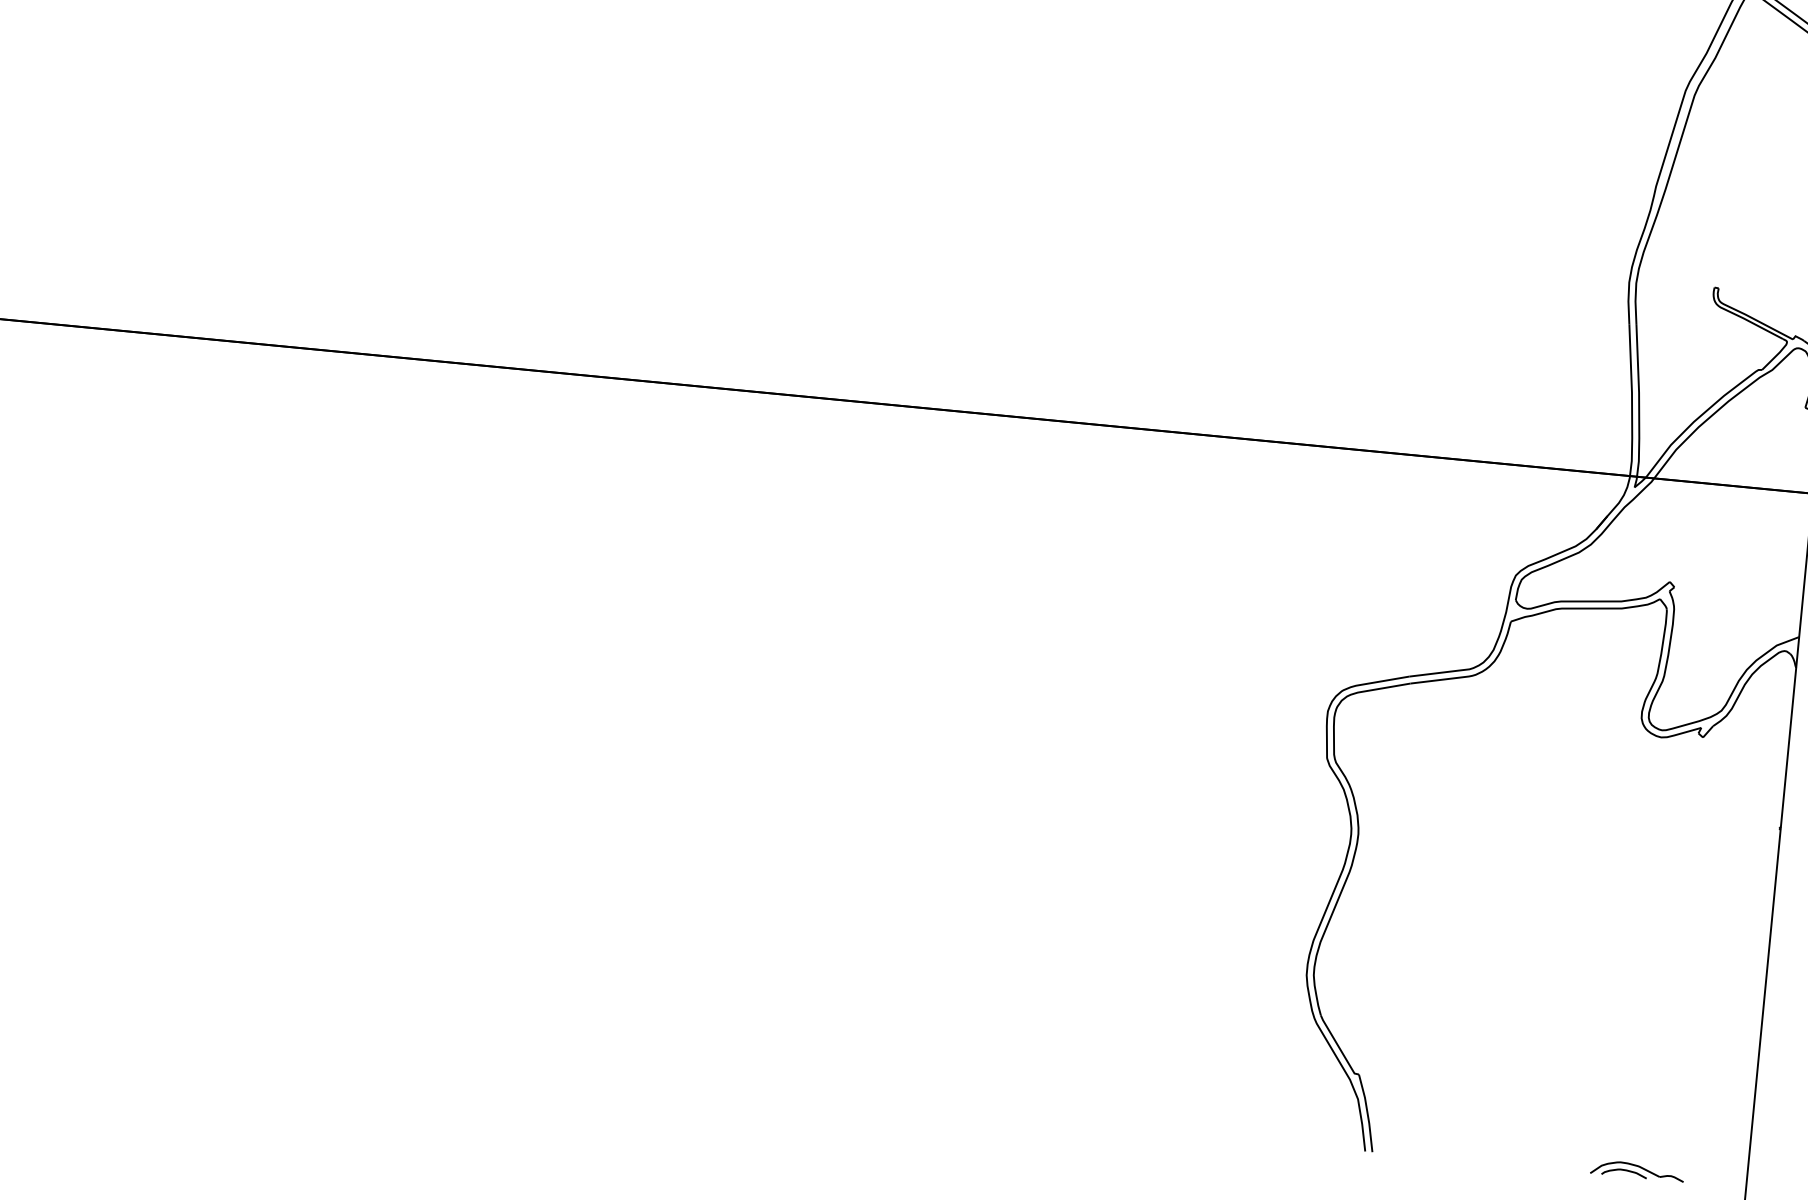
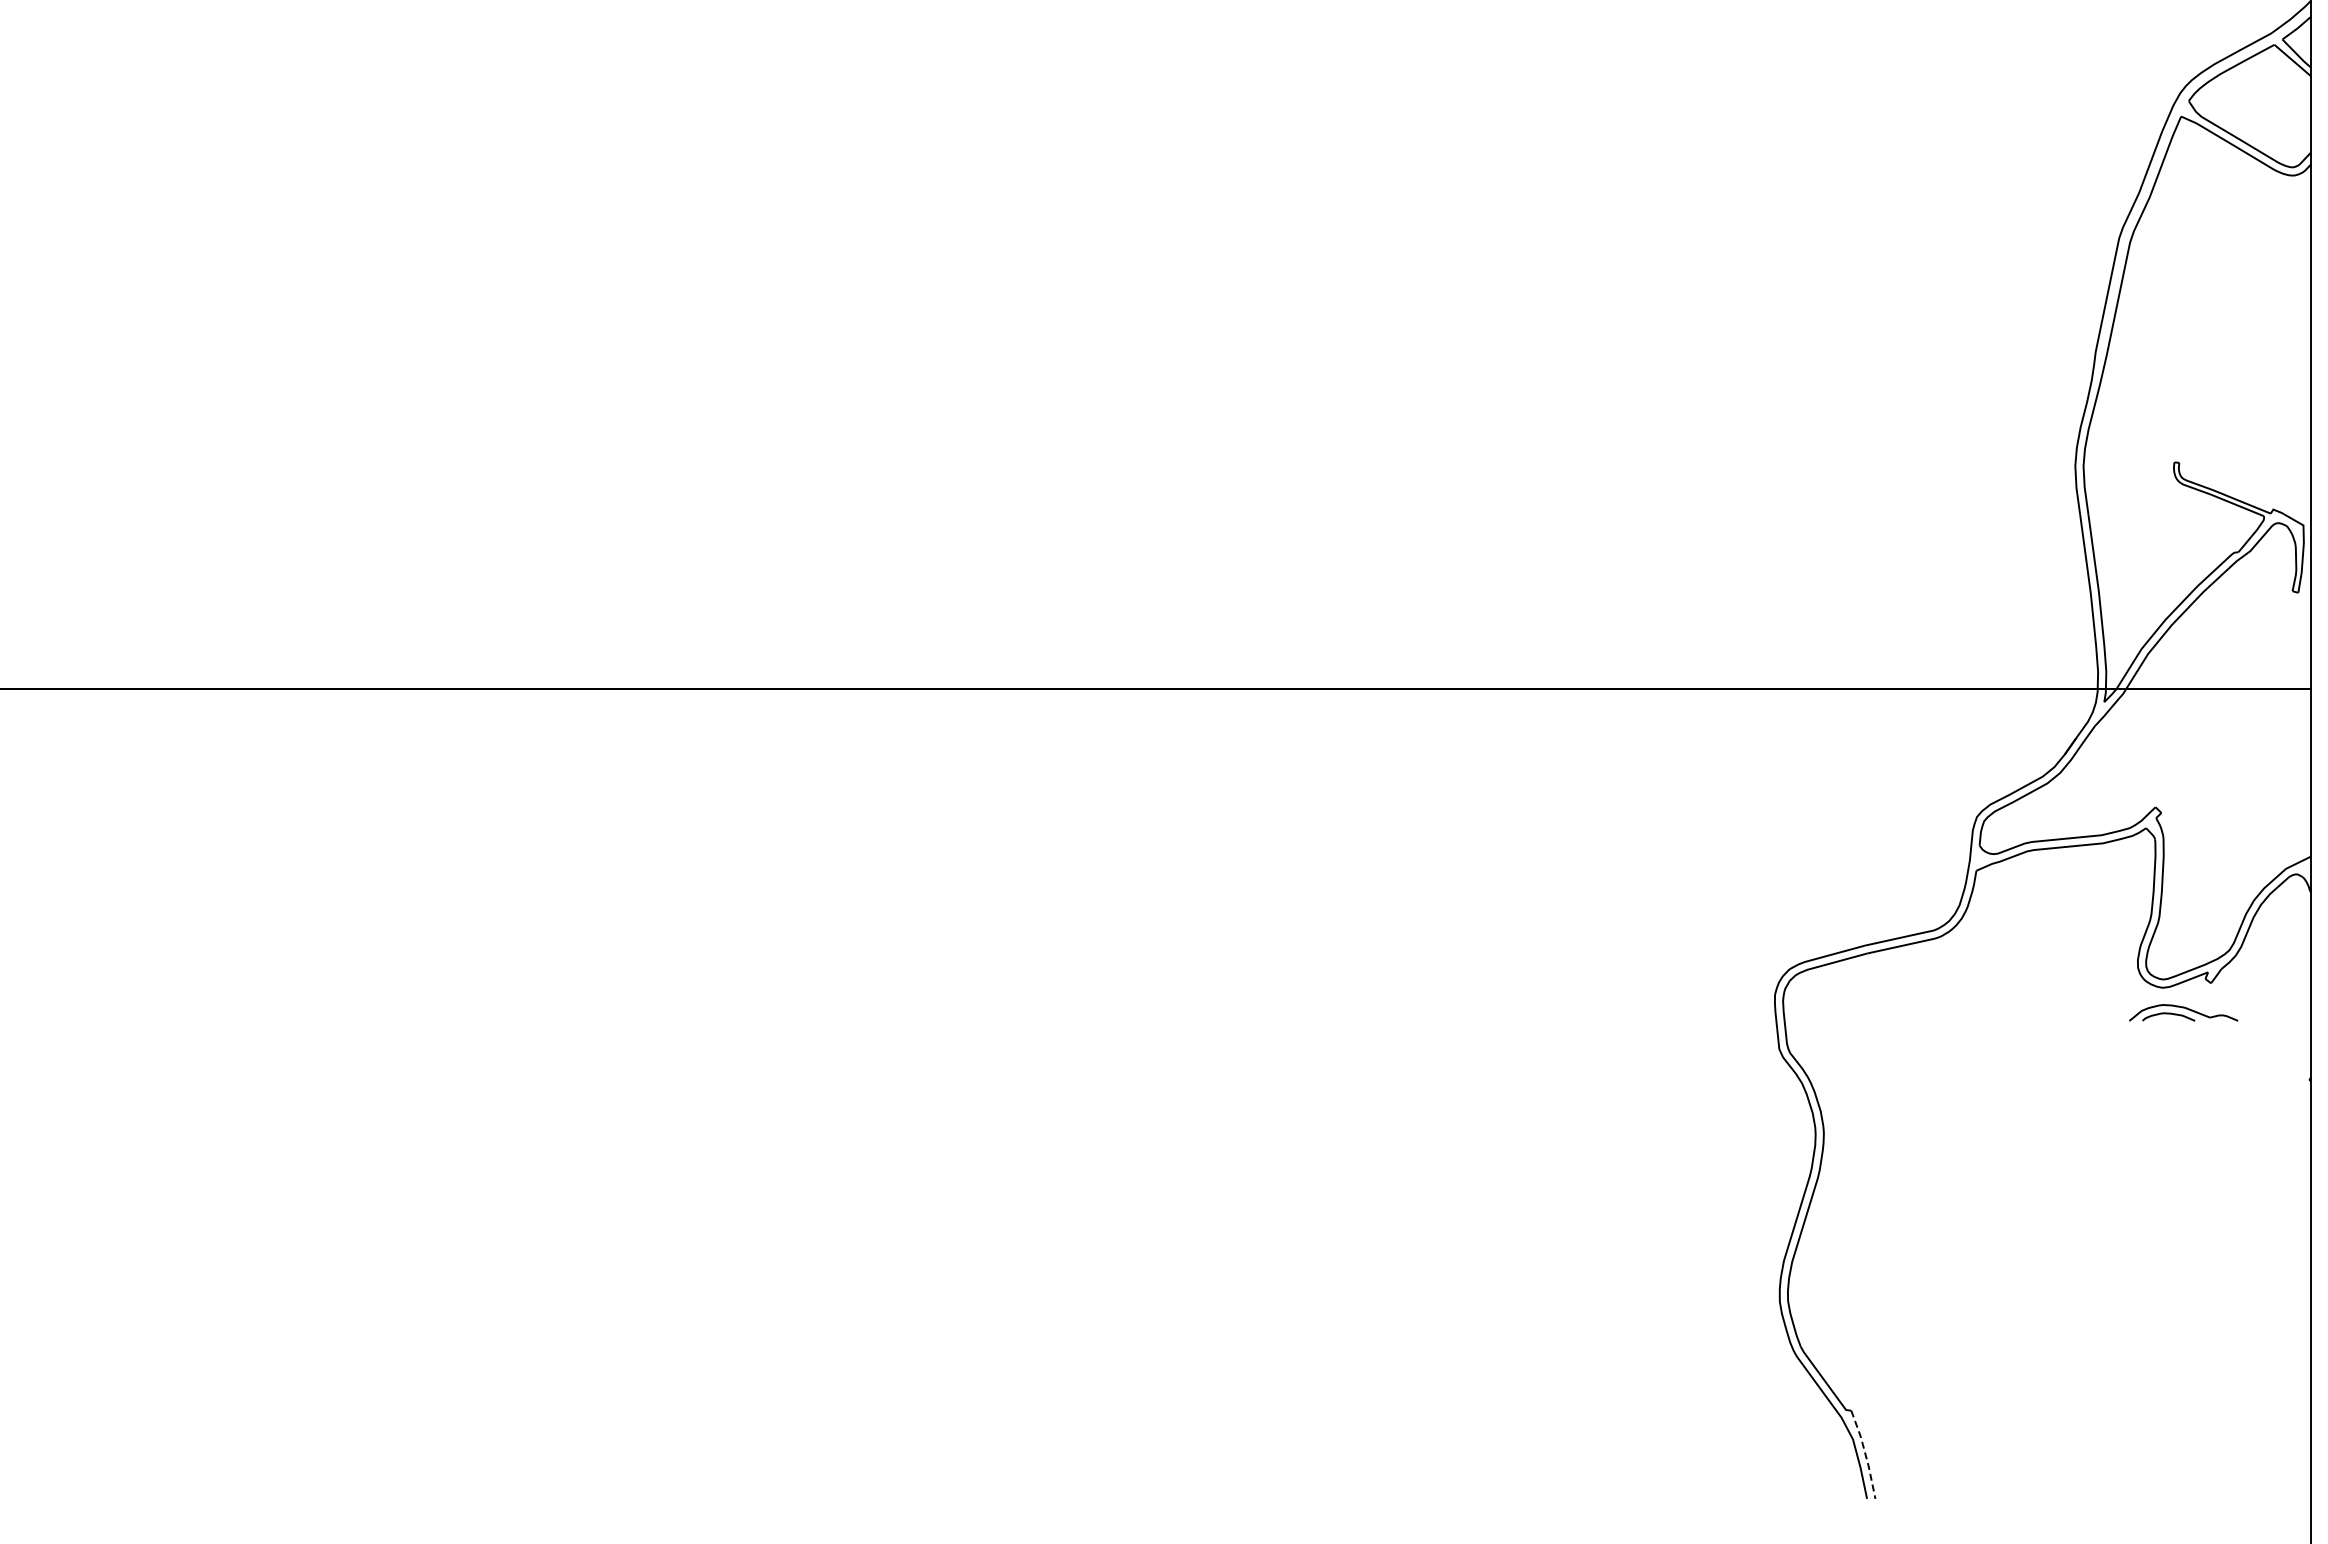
line: (1367, 1113) -> (1865, 1454), solid -> dashed
part: (1637, 1170) -> (2183, 1012), moved

